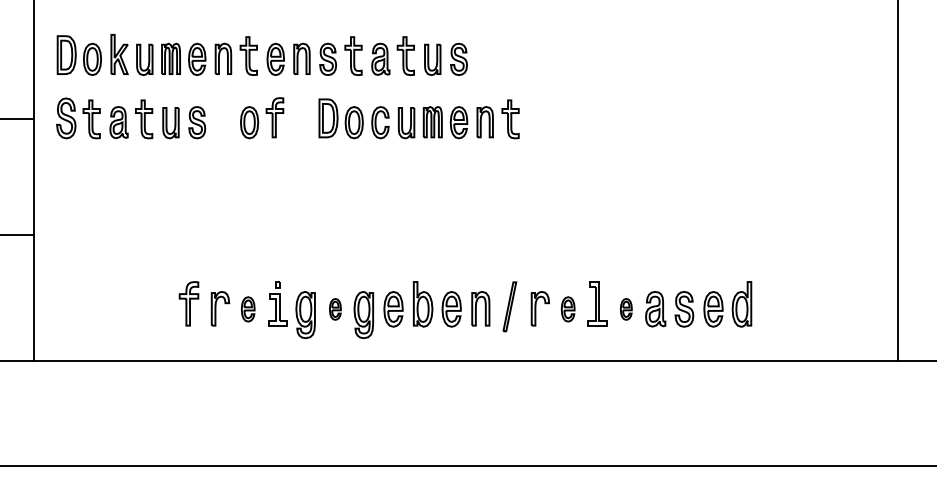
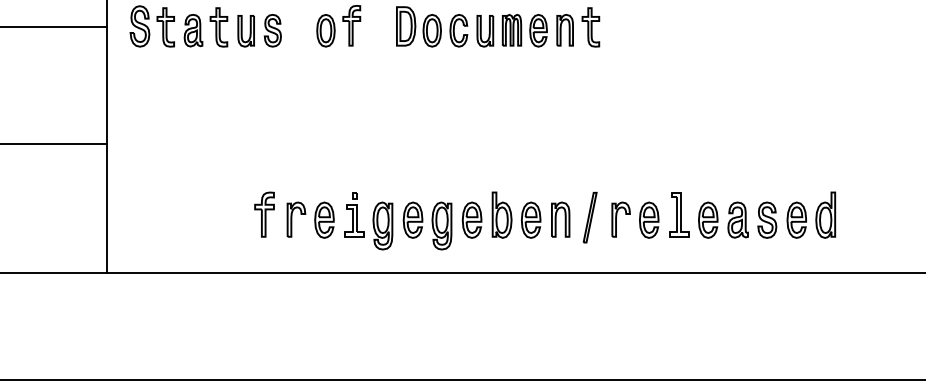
part: (248, 309) -> (324, 220), size x1.43
part: (335, 309) -> (413, 220), size x1.67
part: (568, 309) -> (649, 220), size x1.43
part: (626, 309) -> (708, 220), size x1.67

